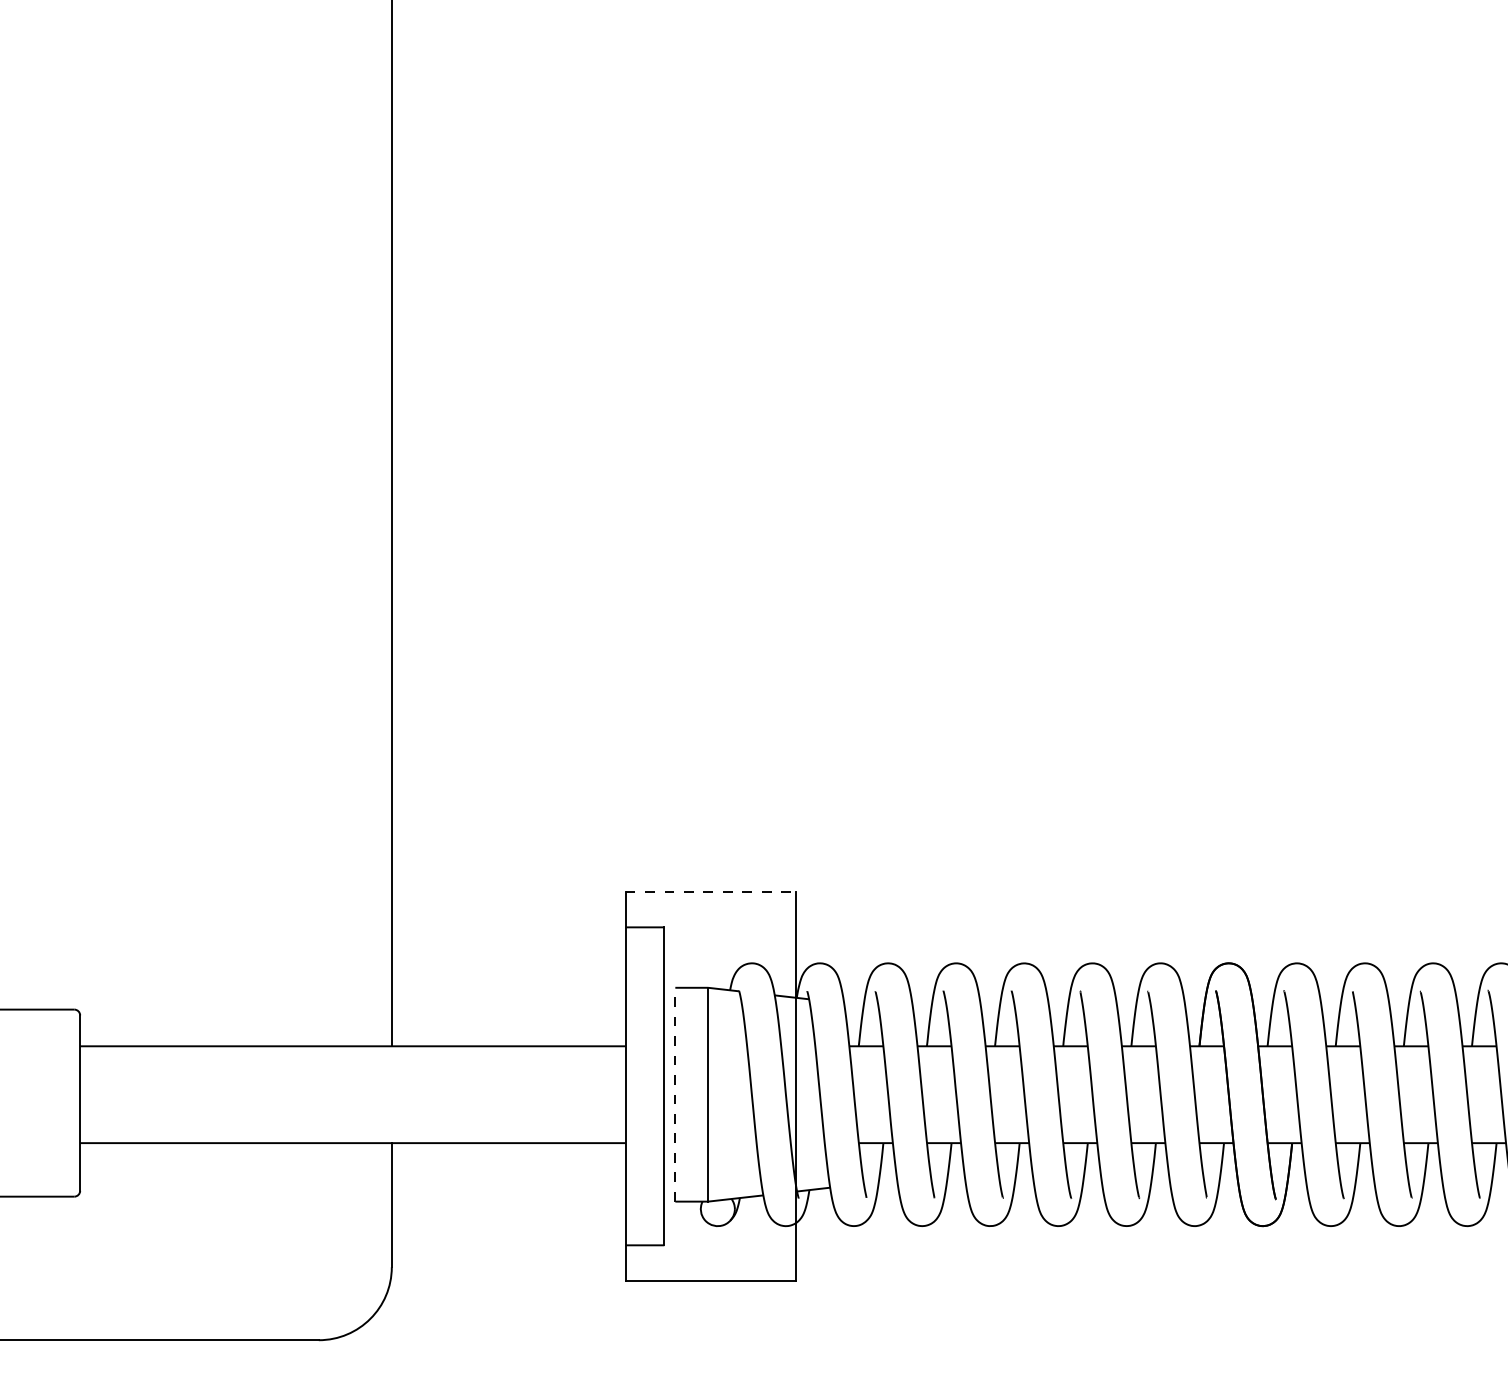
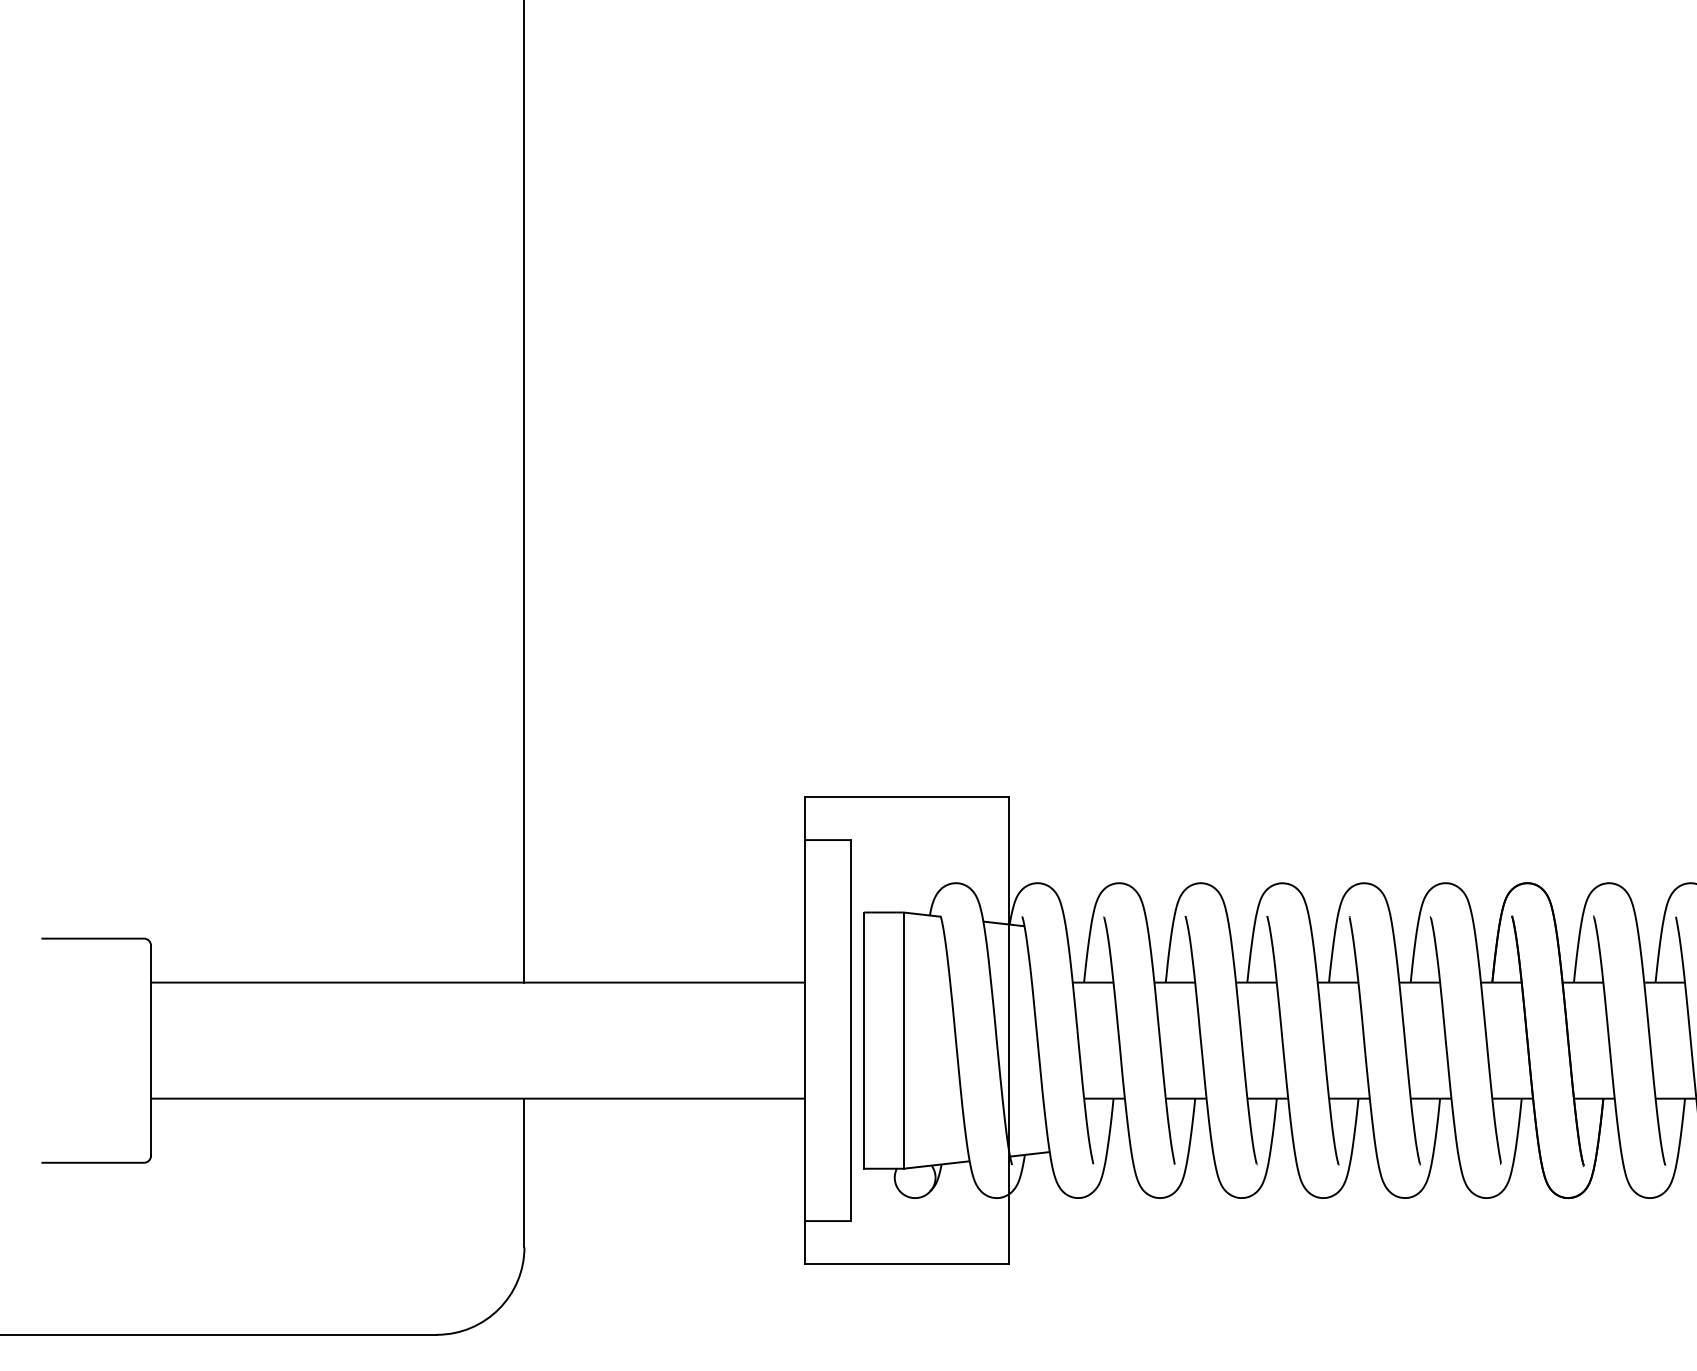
line: (711, 891) -> (907, 797), dashed -> solid
line: (675, 1094) -> (864, 1040), dashed -> solid

